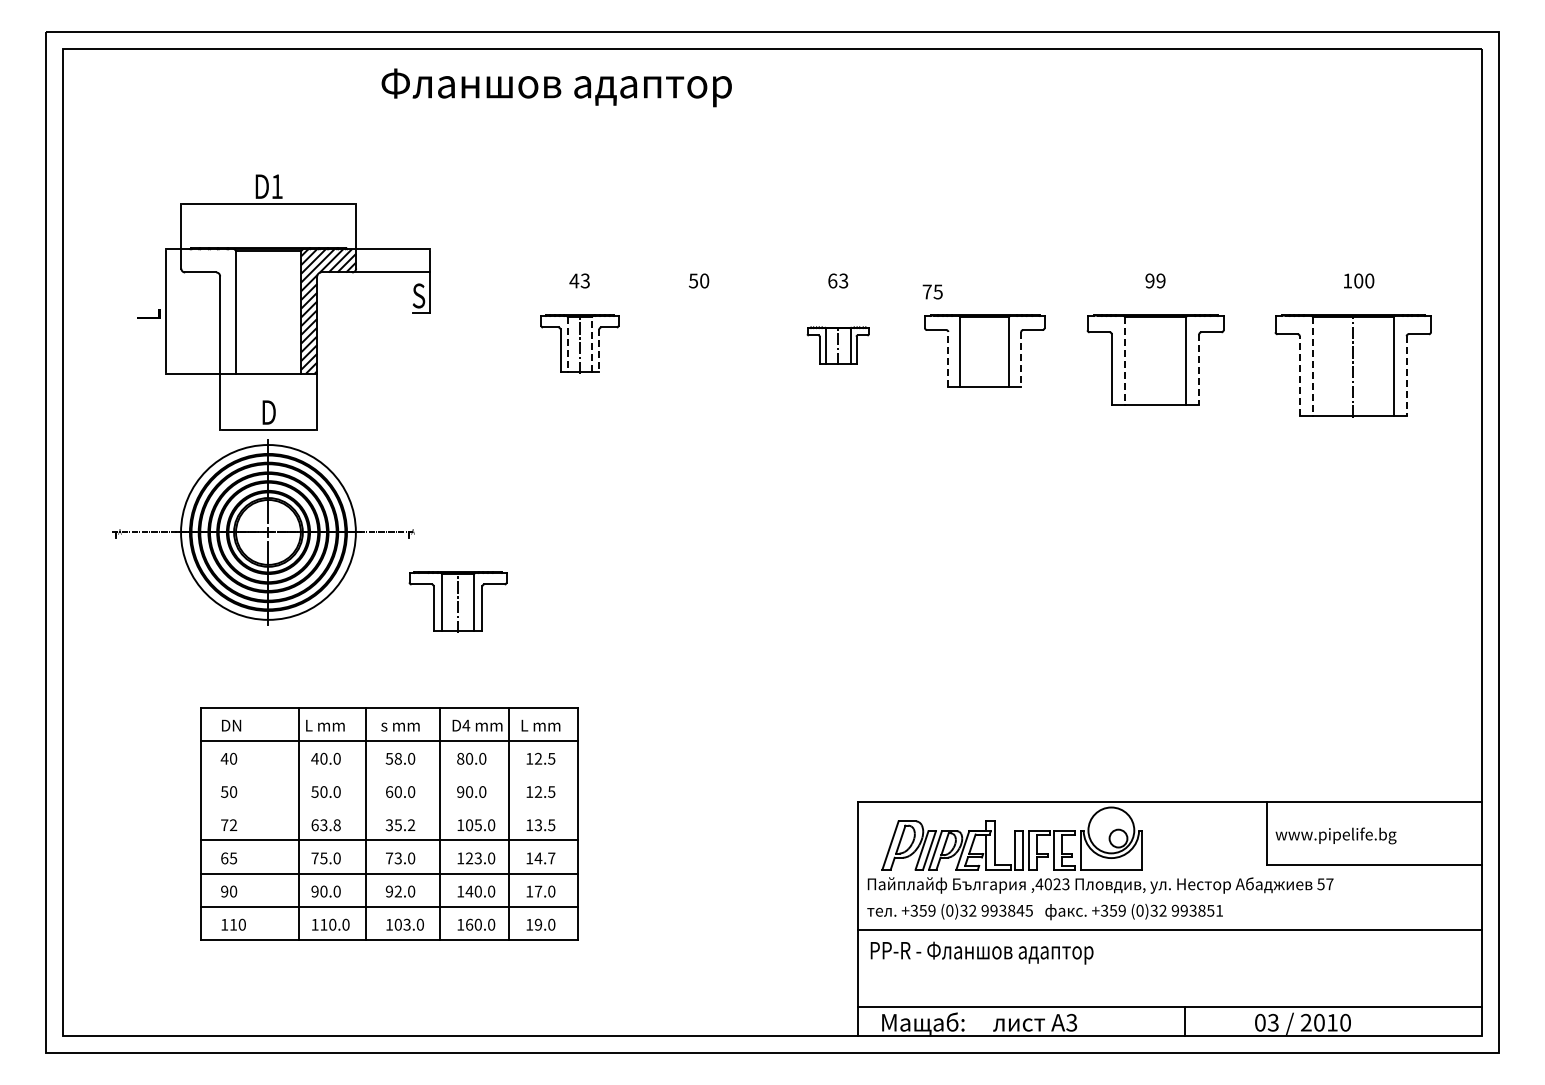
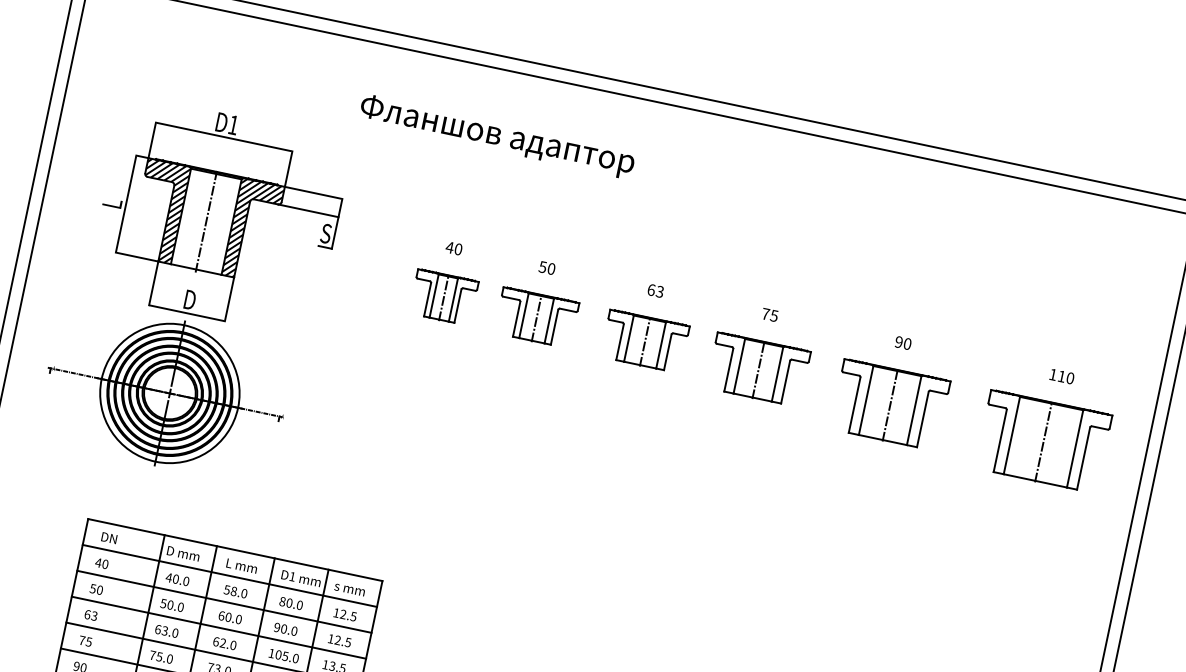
text: (556, 87) -> (497, 136), moved
text: (584, 280) -> (457, 248), 43 -> 40
text: (1160, 280) -> (907, 343), 99 -> 90
text: (1358, 280) -> (1061, 376), 100 -> 110
text: (932, 291) -> (769, 314), moved
hatch: (208, 311) -> (159, 211), added
line: (268, 312) -> (206, 221), added
line: (567, 344) -> (434, 296), dashed -> solid
line: (592, 344) -> (453, 300), dashed -> solid
part: (837, 345) -> (644, 341), size x1.67
line: (599, 351) -> (457, 306), dashed -> solid
line: (984, 351) -> (758, 370), added
line: (948, 358) -> (729, 369), dashed -> solid
line: (1021, 359) -> (785, 382), dashed -> solid
line: (1155, 360) -> (890, 405), added
line: (1124, 361) -> (865, 400), dashed -> solid
line: (1312, 366) -> (1011, 435), dashed -> solid
line: (1199, 370) -> (922, 420), dashed -> solid
line: (1299, 376) -> (999, 441), dashed -> solid
line: (1406, 376) -> (1083, 458), dashed -> solid
part: (457, 601) -> (536, 317), moved
text: (326, 725) -> (183, 553), L mm -> D mm
text: (400, 725) -> (241, 565), s mm -> L mm
text: (466, 725) -> (292, 576), D4 -> D1
text: (540, 725) -> (350, 588), L mm -> s mm
line: (388, 774) -> (223, 602), added
line: (388, 807) -> (218, 627), added
text: (229, 825) -> (91, 615), 72 -> 63
text: (336, 825) -> (174, 633), 63.8 -> 63.0
text: (400, 825) -> (224, 643), 35.2 -> 62.0
text: (224, 858) -> (81, 640), 65 -> 75

